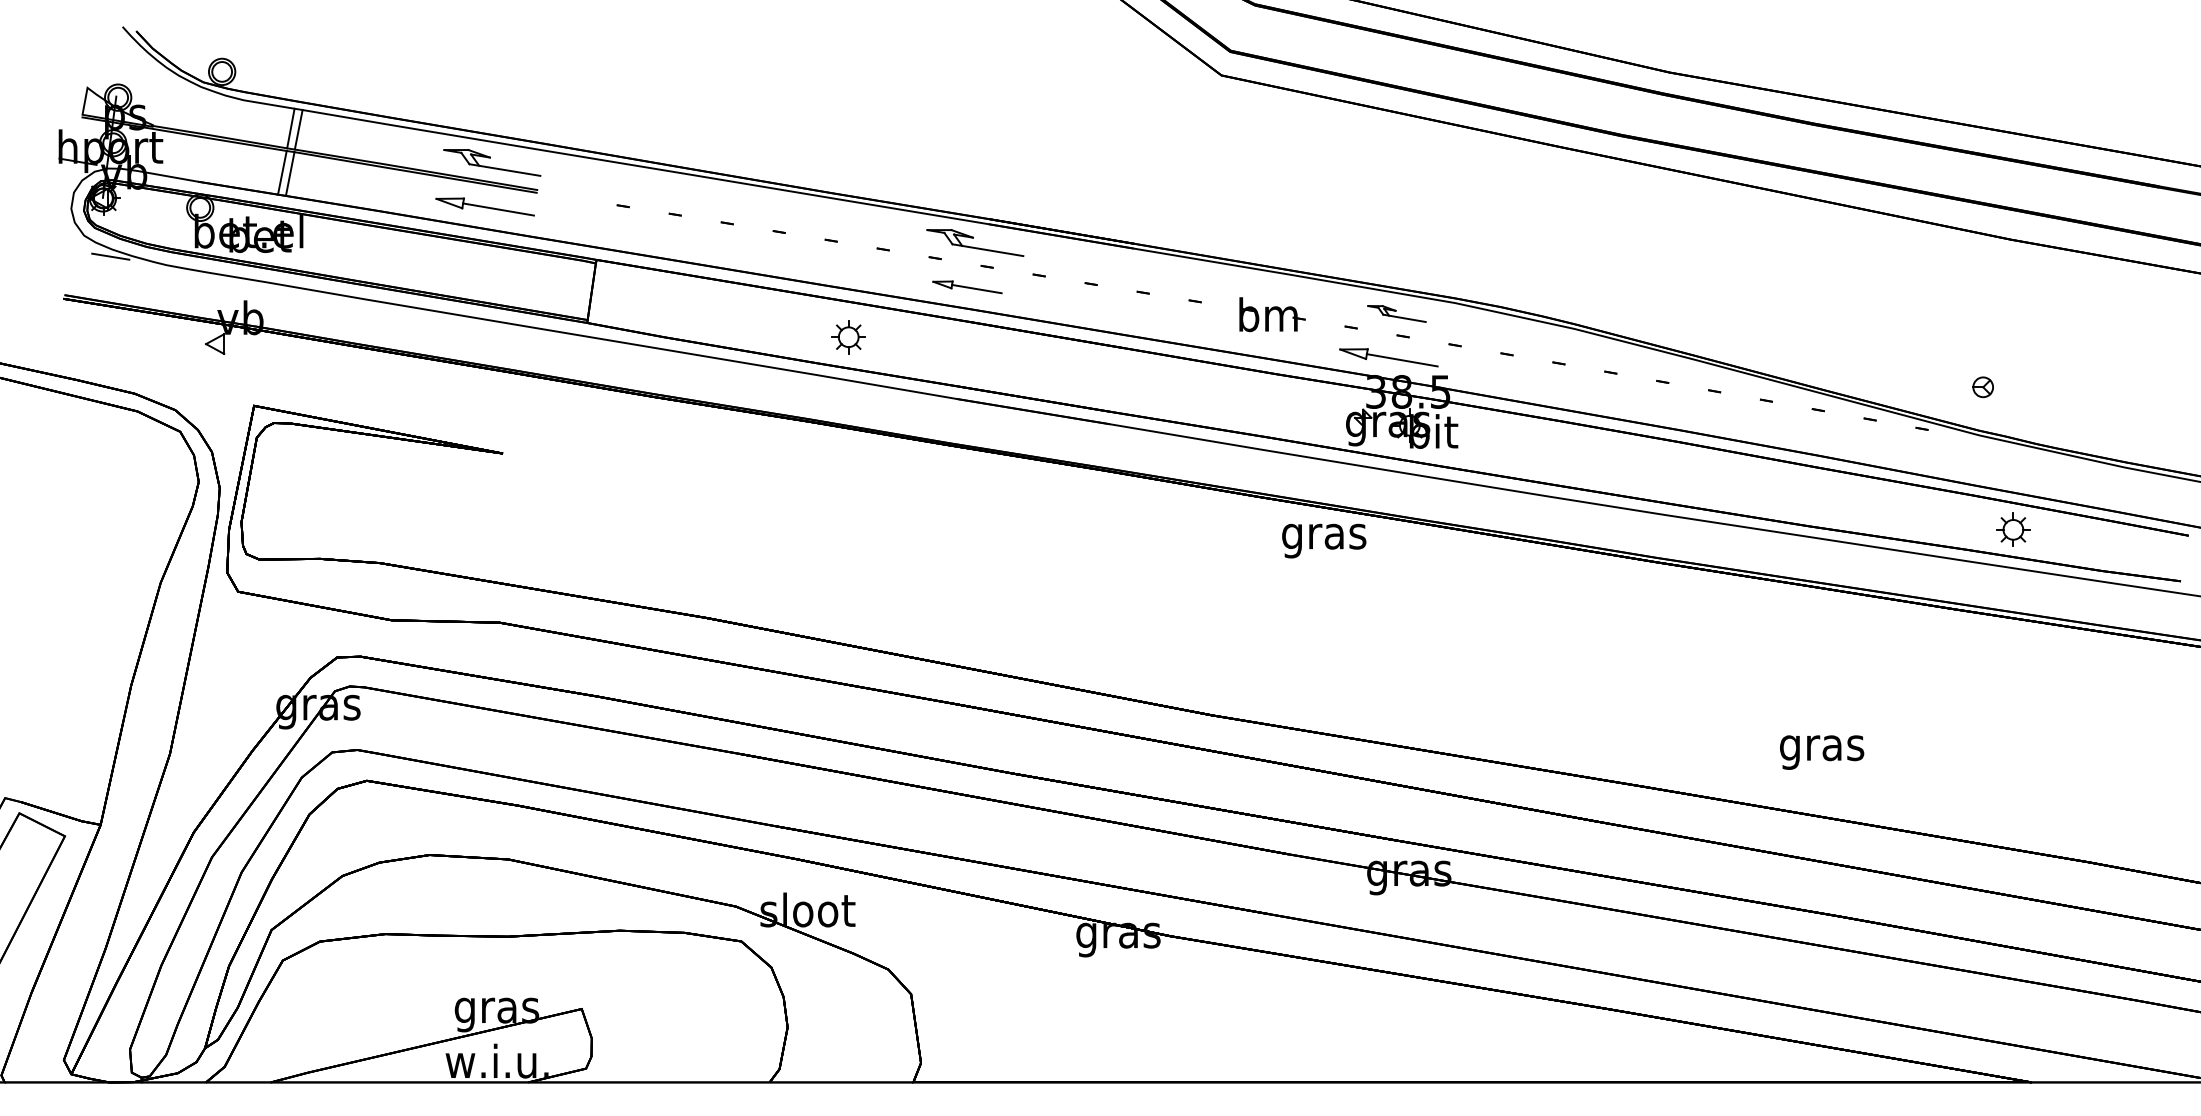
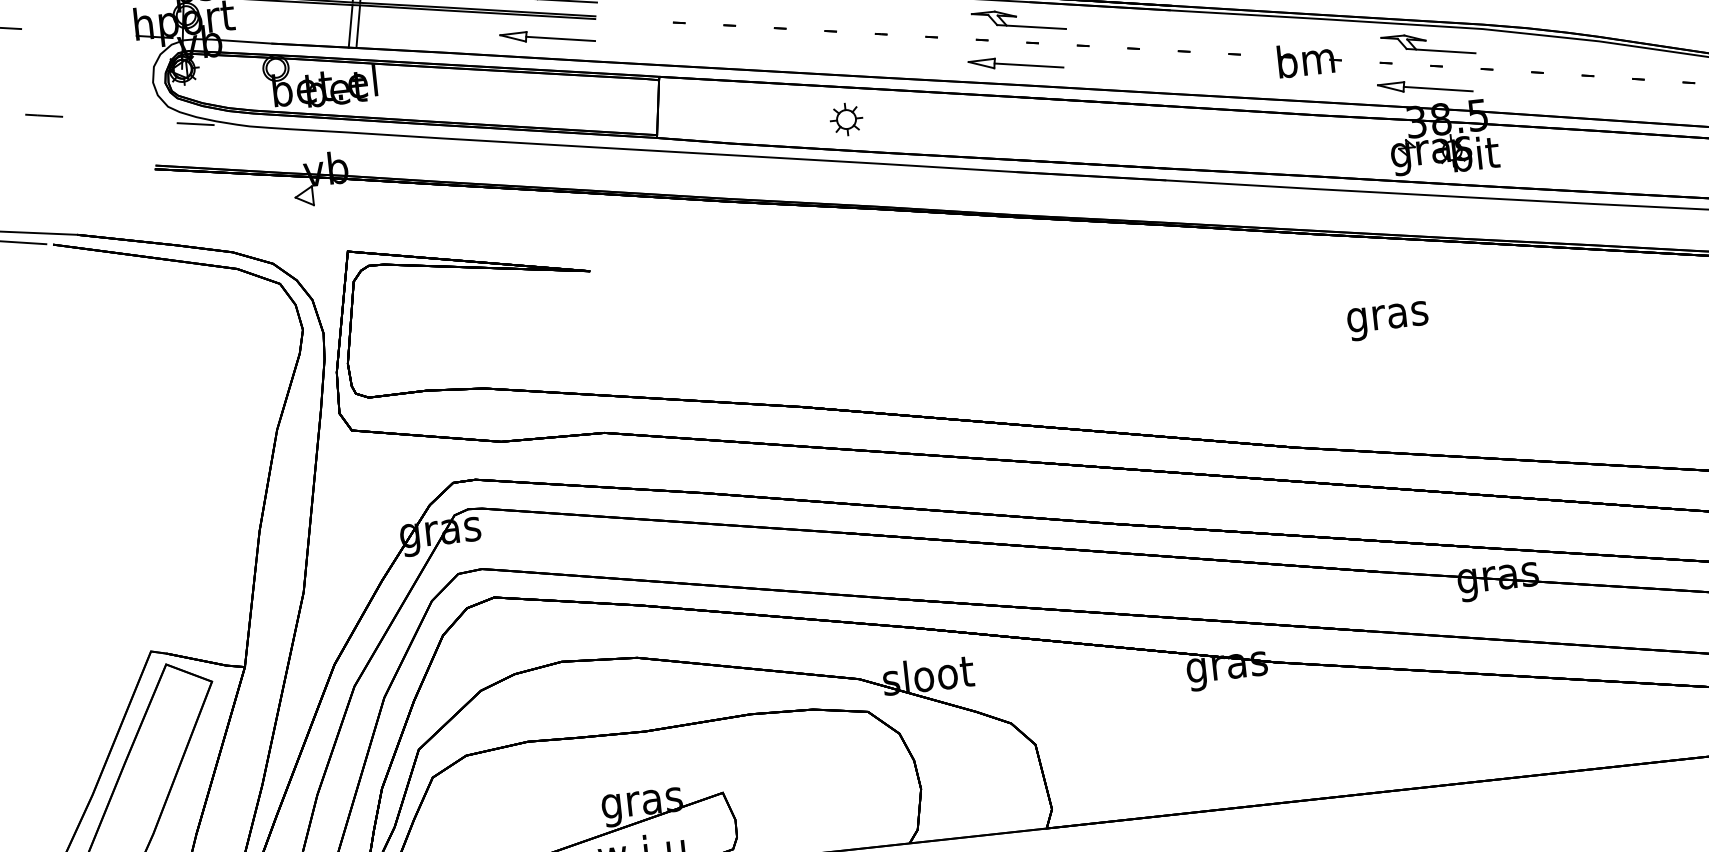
part: (967, 287) -> (1015, 64), size x1.43
part: (1396, 313) -> (1427, 45), size x1.67
part: (848, 337) -> (846, 119), moved
text: (1324, 540) -> (1388, 320), moved

